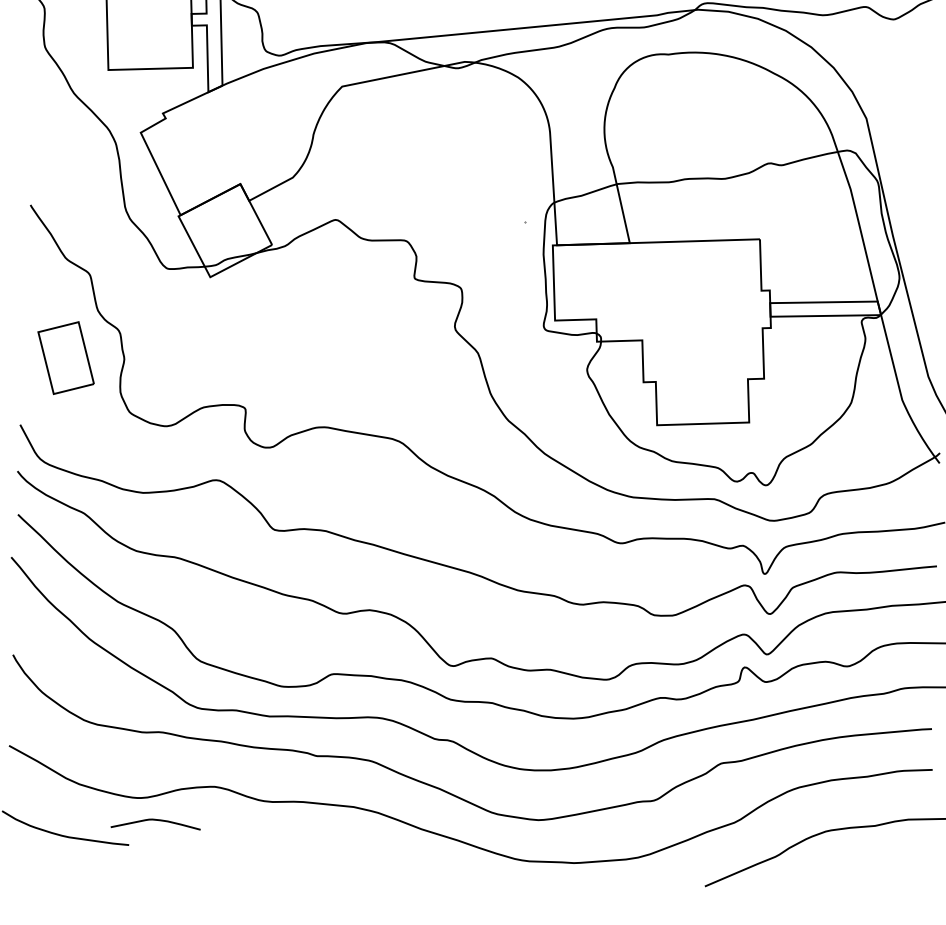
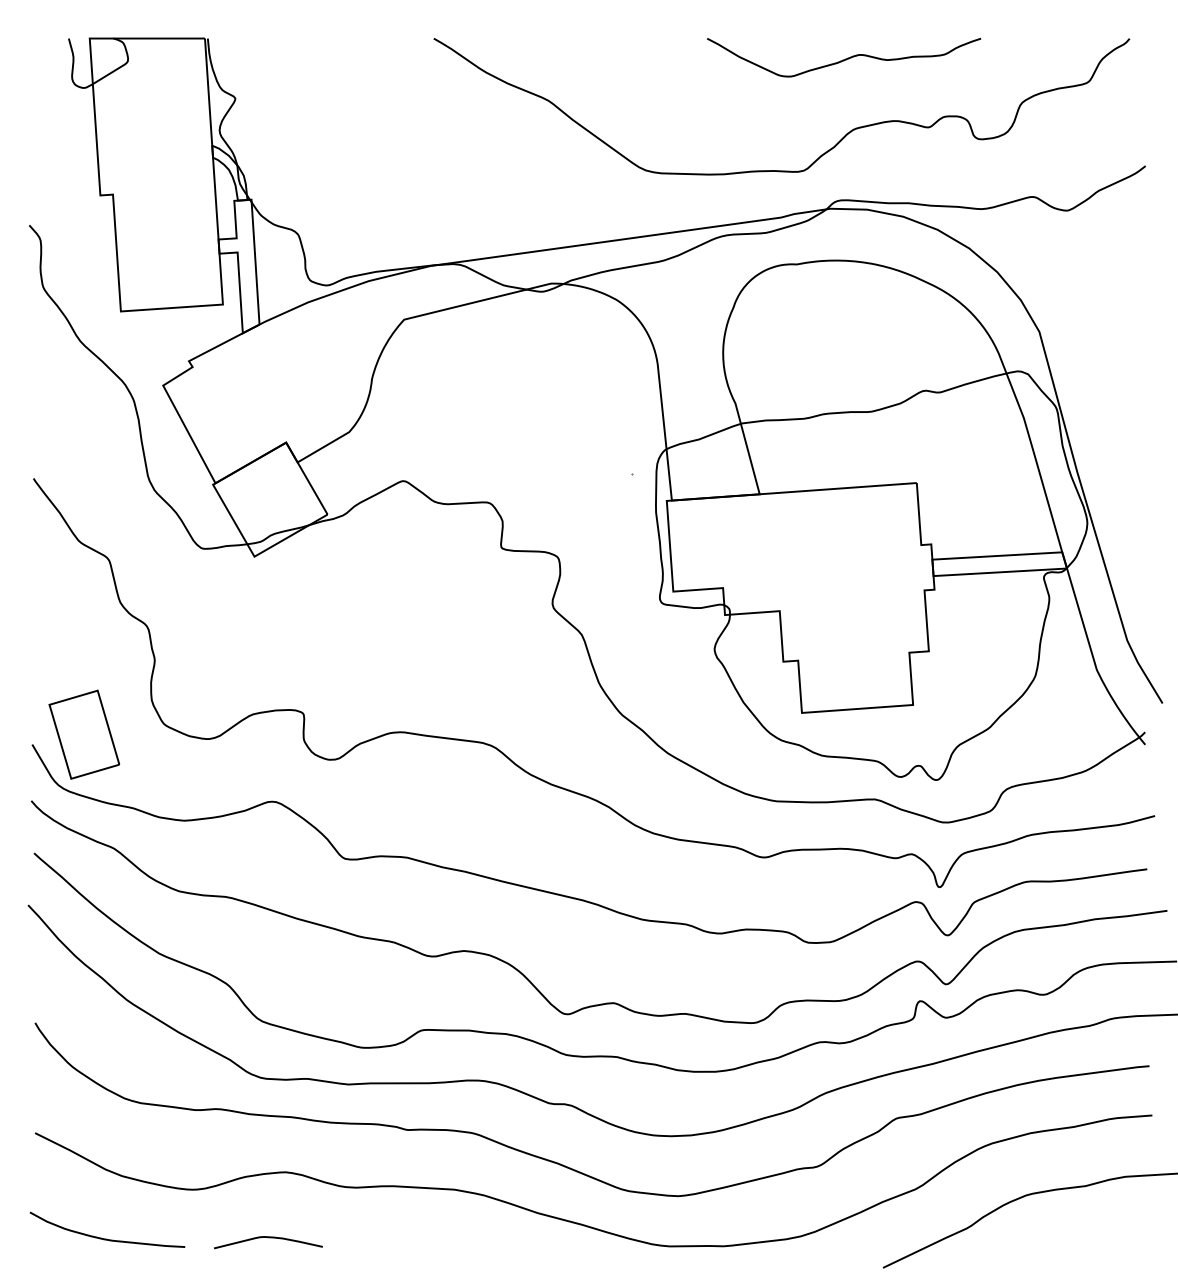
part: (66, 357) -> (84, 734), moved
curve: (156, 820) -> (268, 1238), moved

